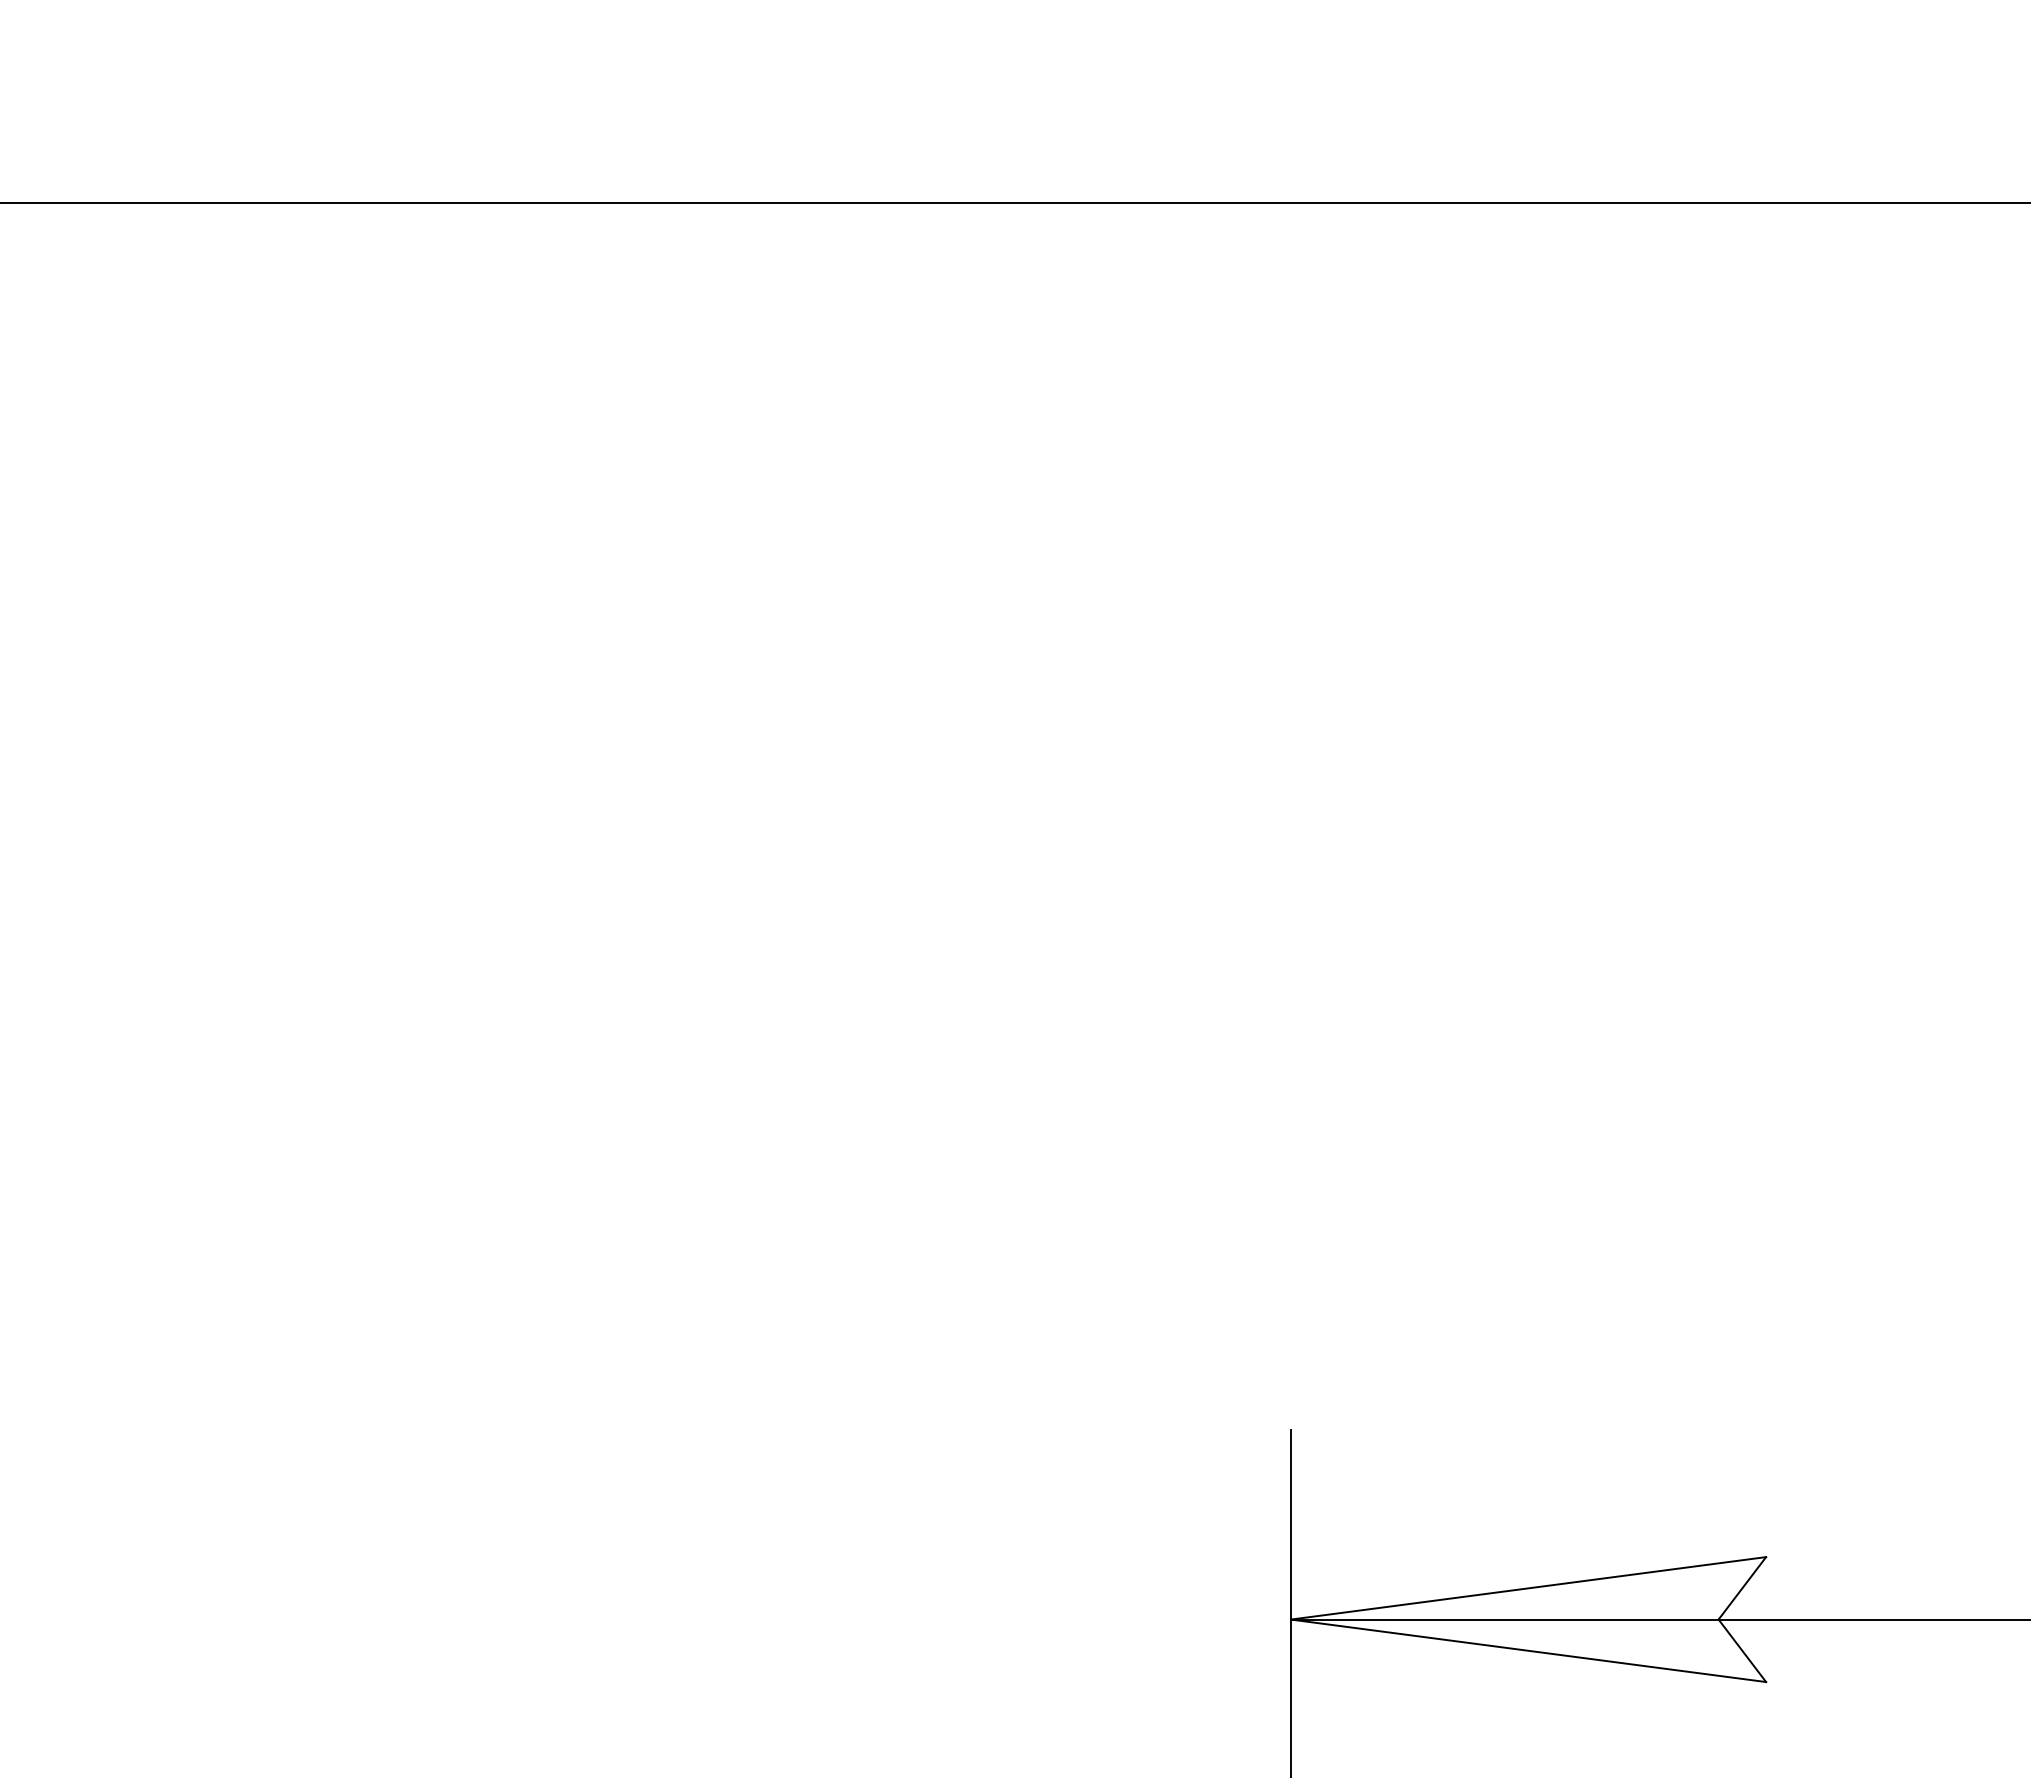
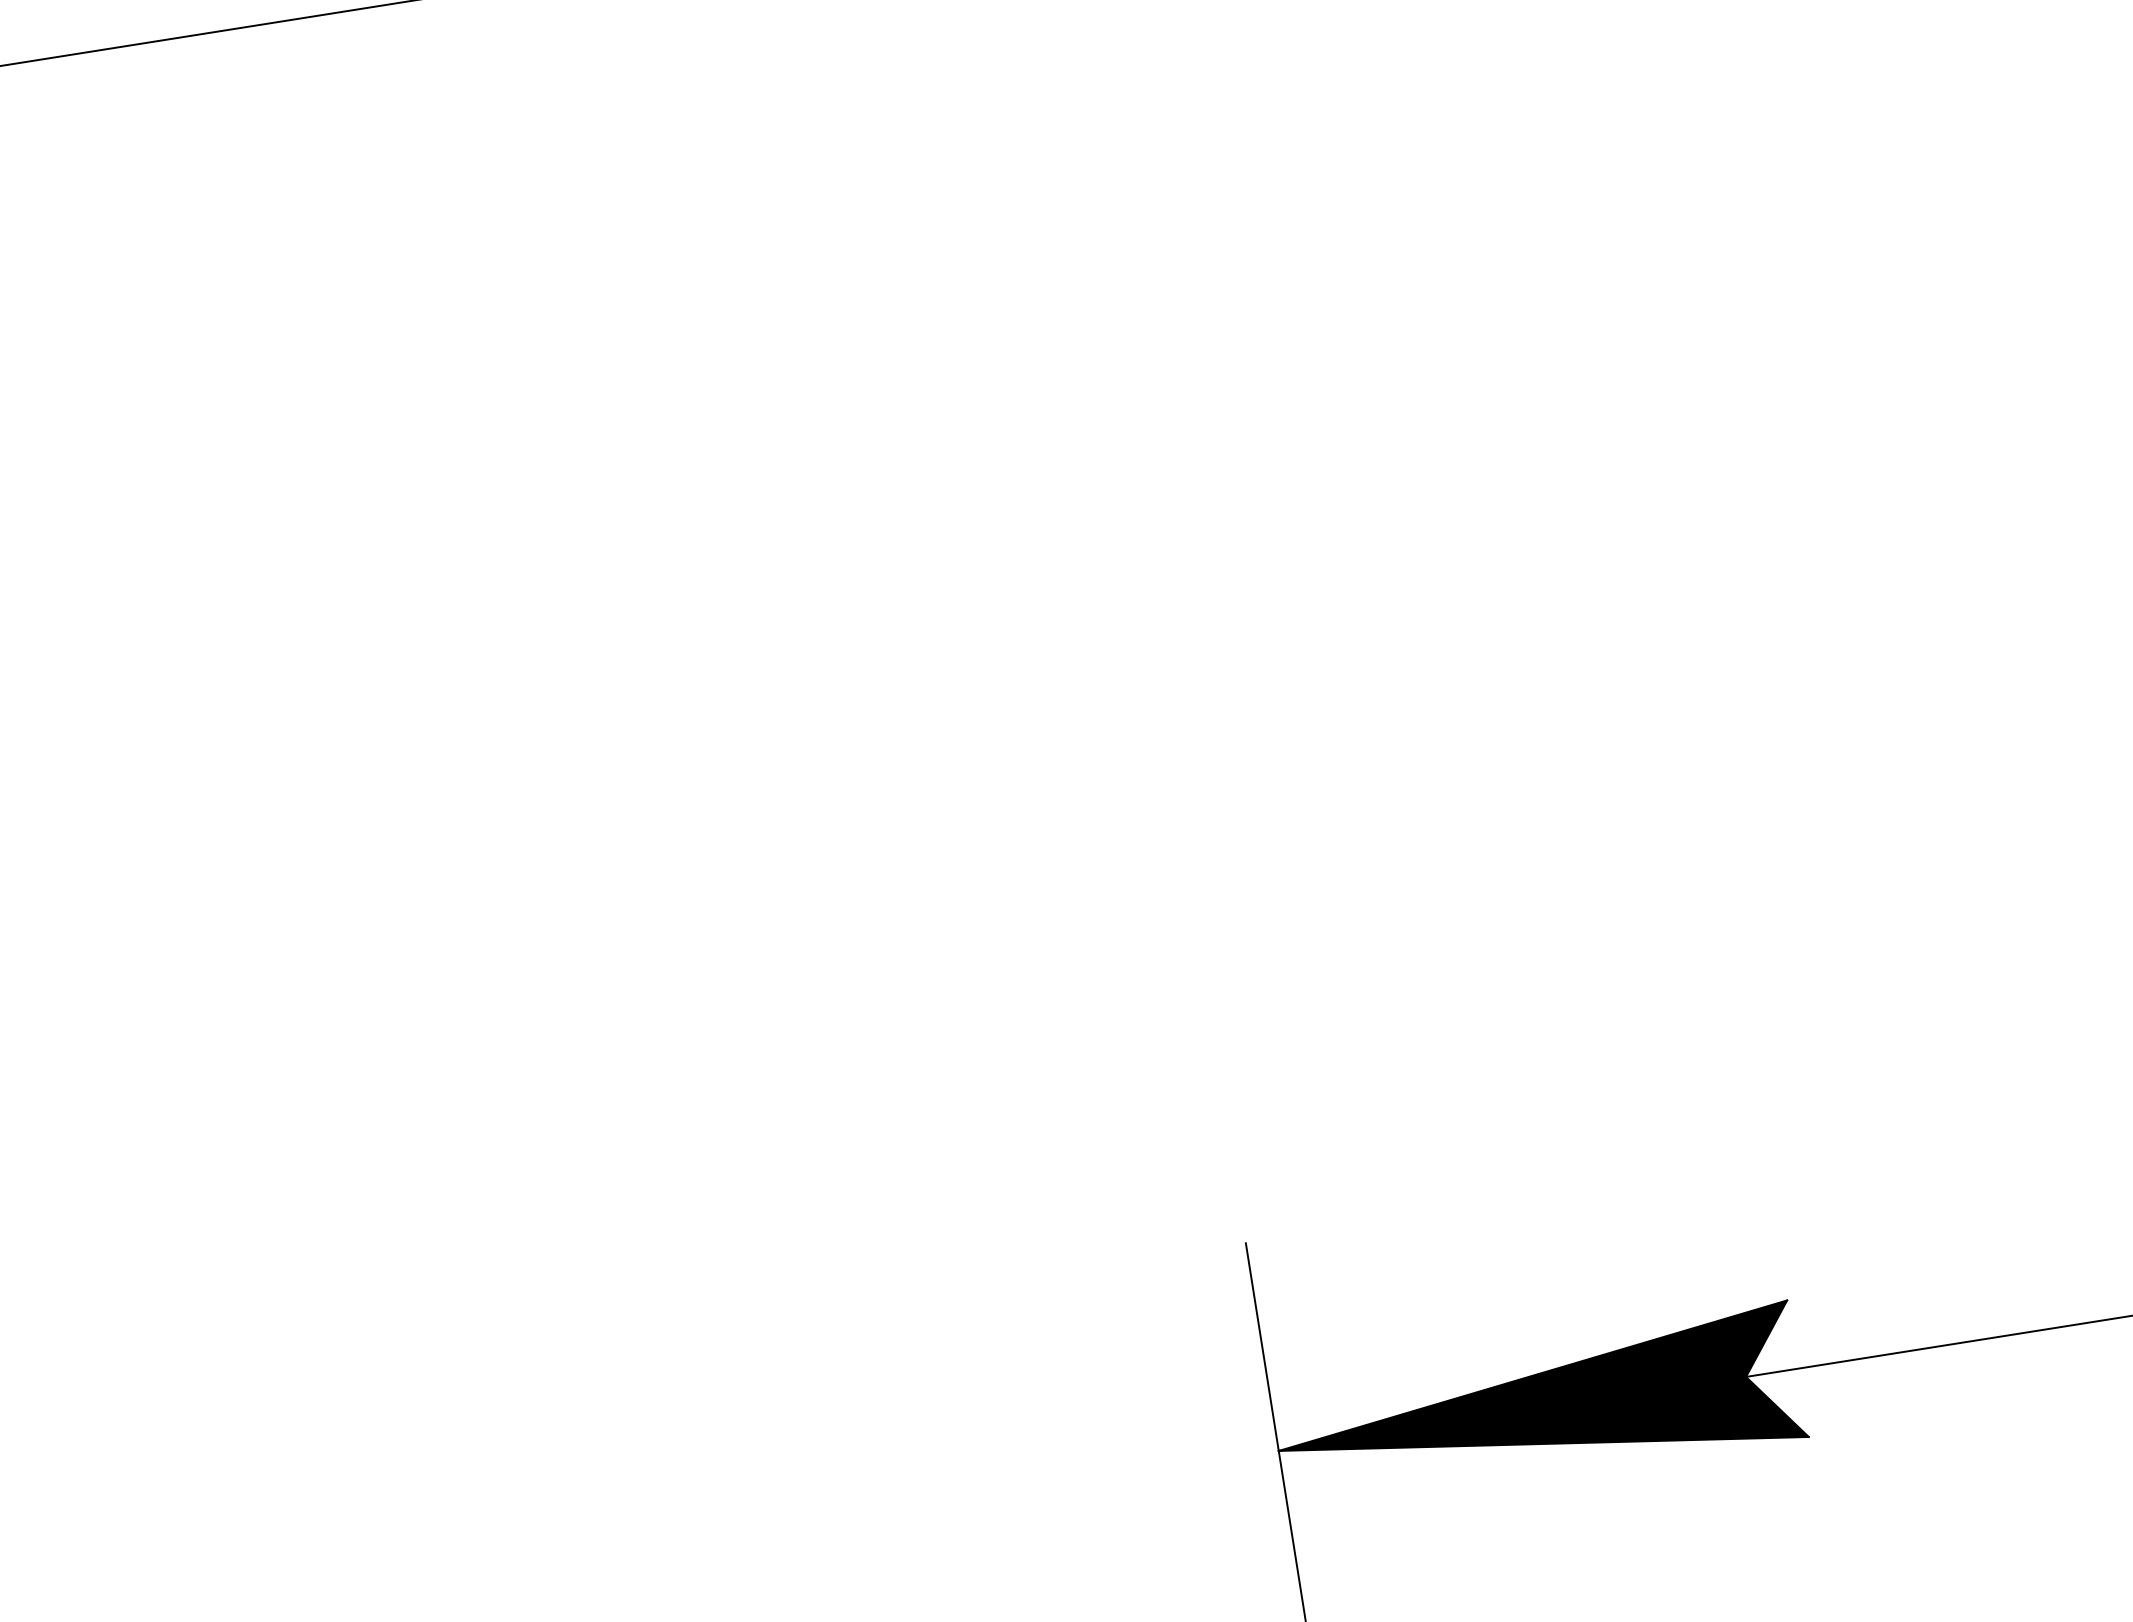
fill: (1528, 1619) -> (1538, 1409), added

